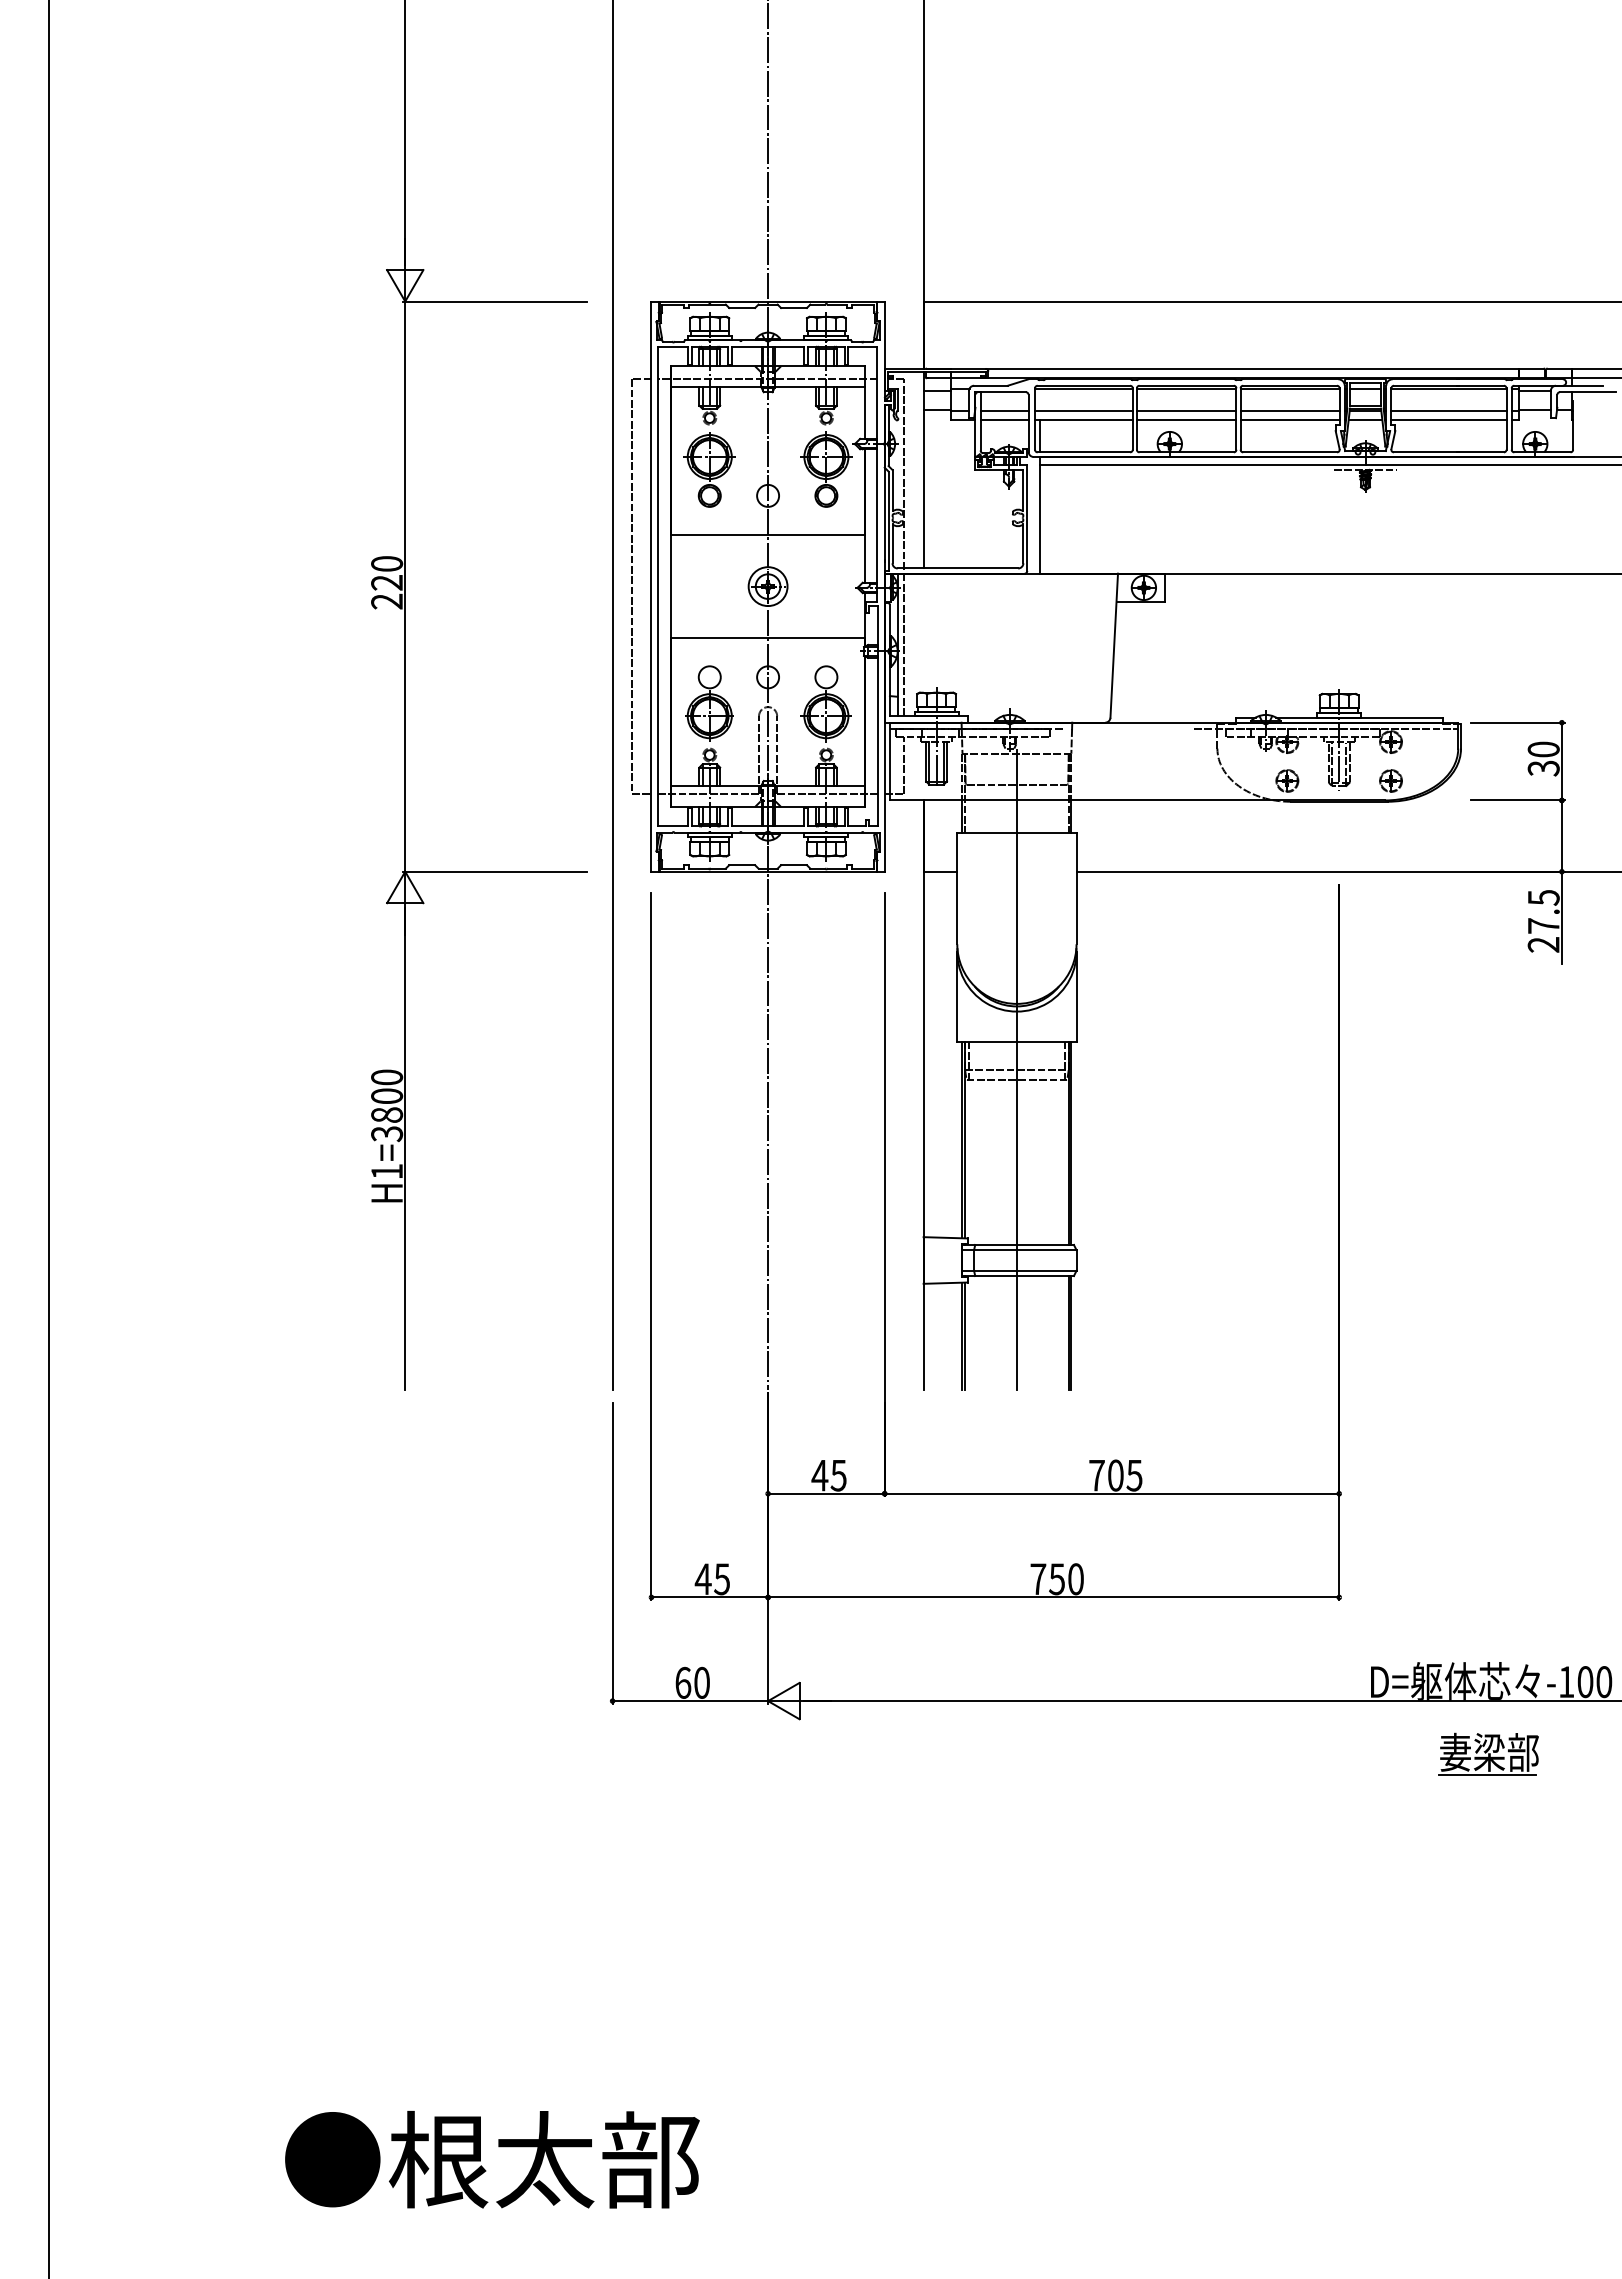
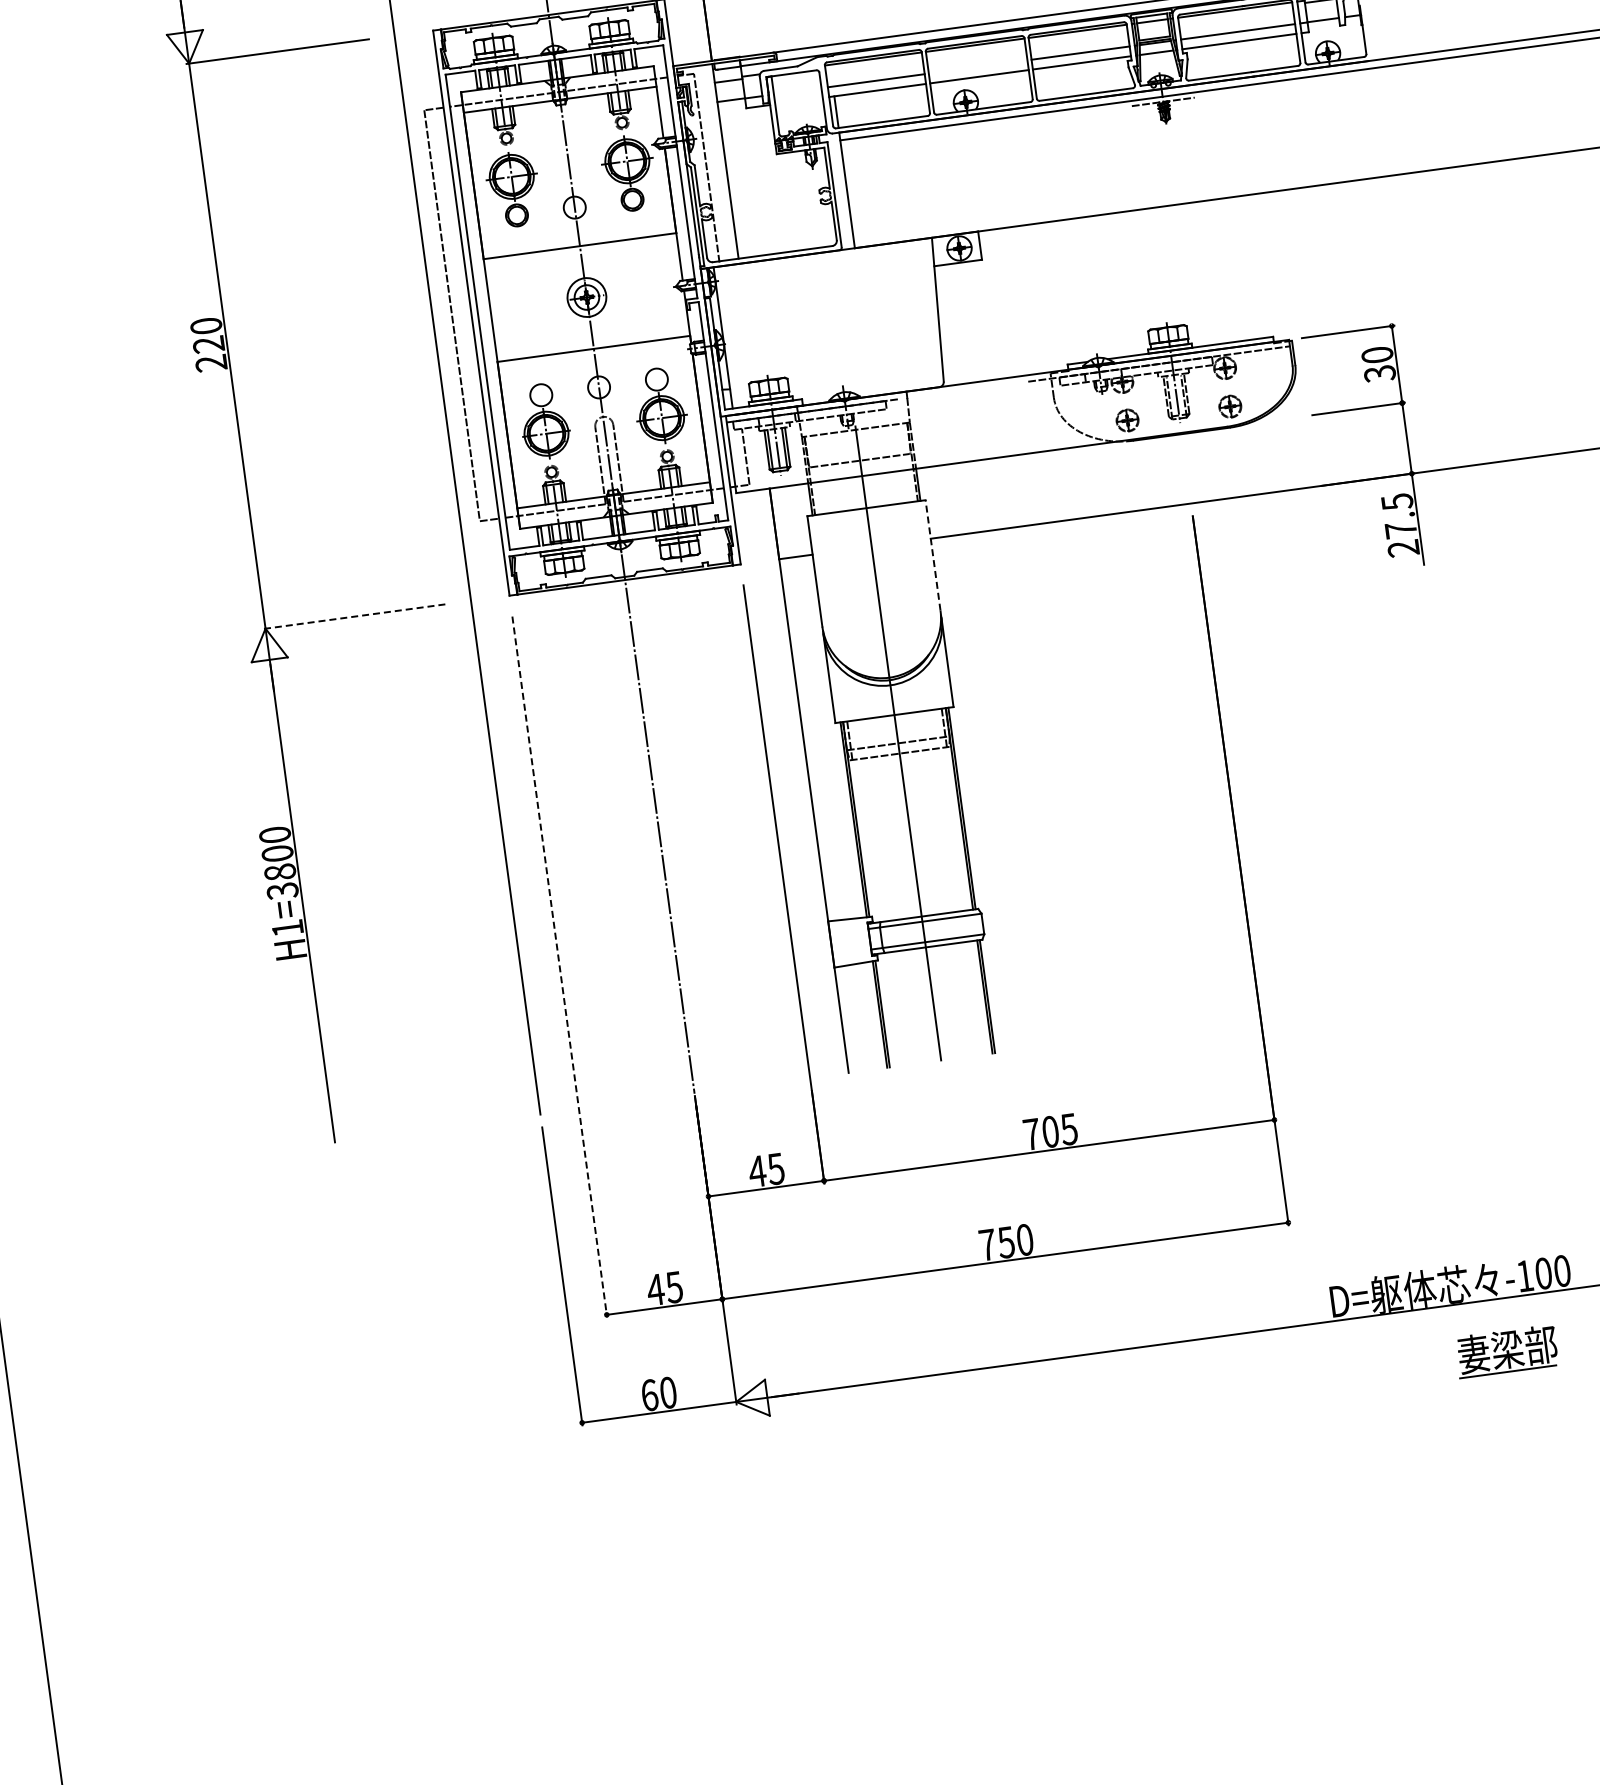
line: (1004, 410) -> (797, 91), removed
line: (1186, 410) -> (977, 66), removed
line: (1004, 420) -> (798, 101), removed
line: (904, 644) -> (729, 336), removed
line: (494, 871) -> (353, 616), solid -> dashed
line: (1076, 888) -> (933, 555), solid -> dashed
line: (651, 1246) -> (559, 967), solid -> dashed
part: (1488, 1753) -> (1506, 1350), moved

